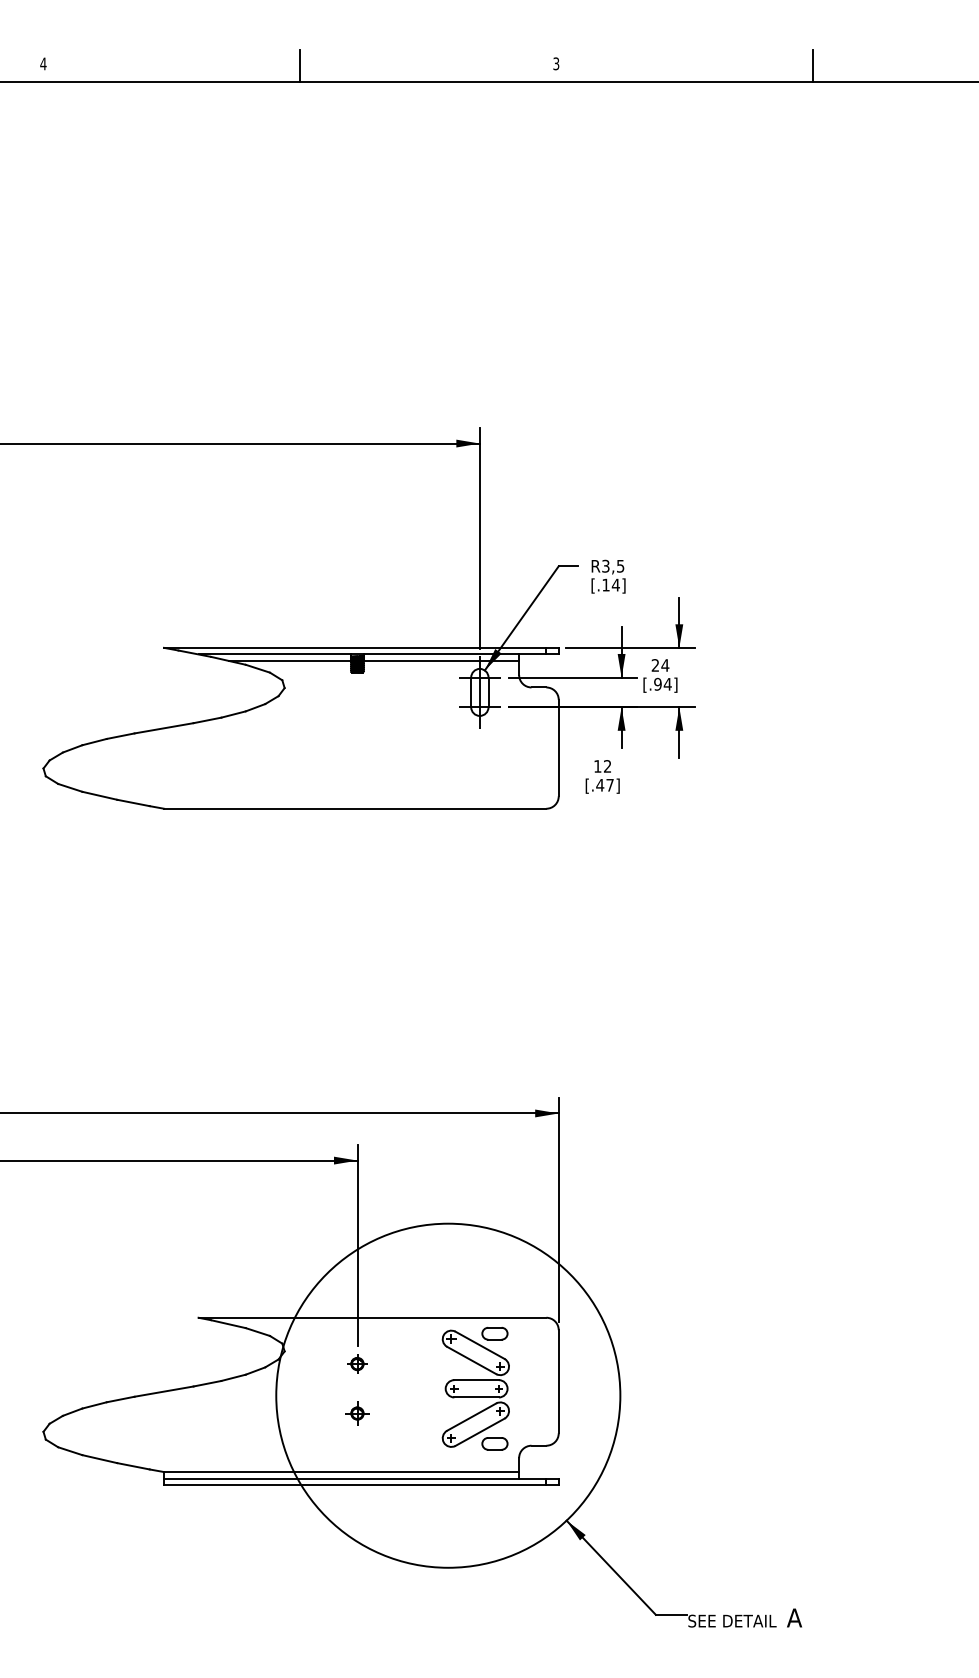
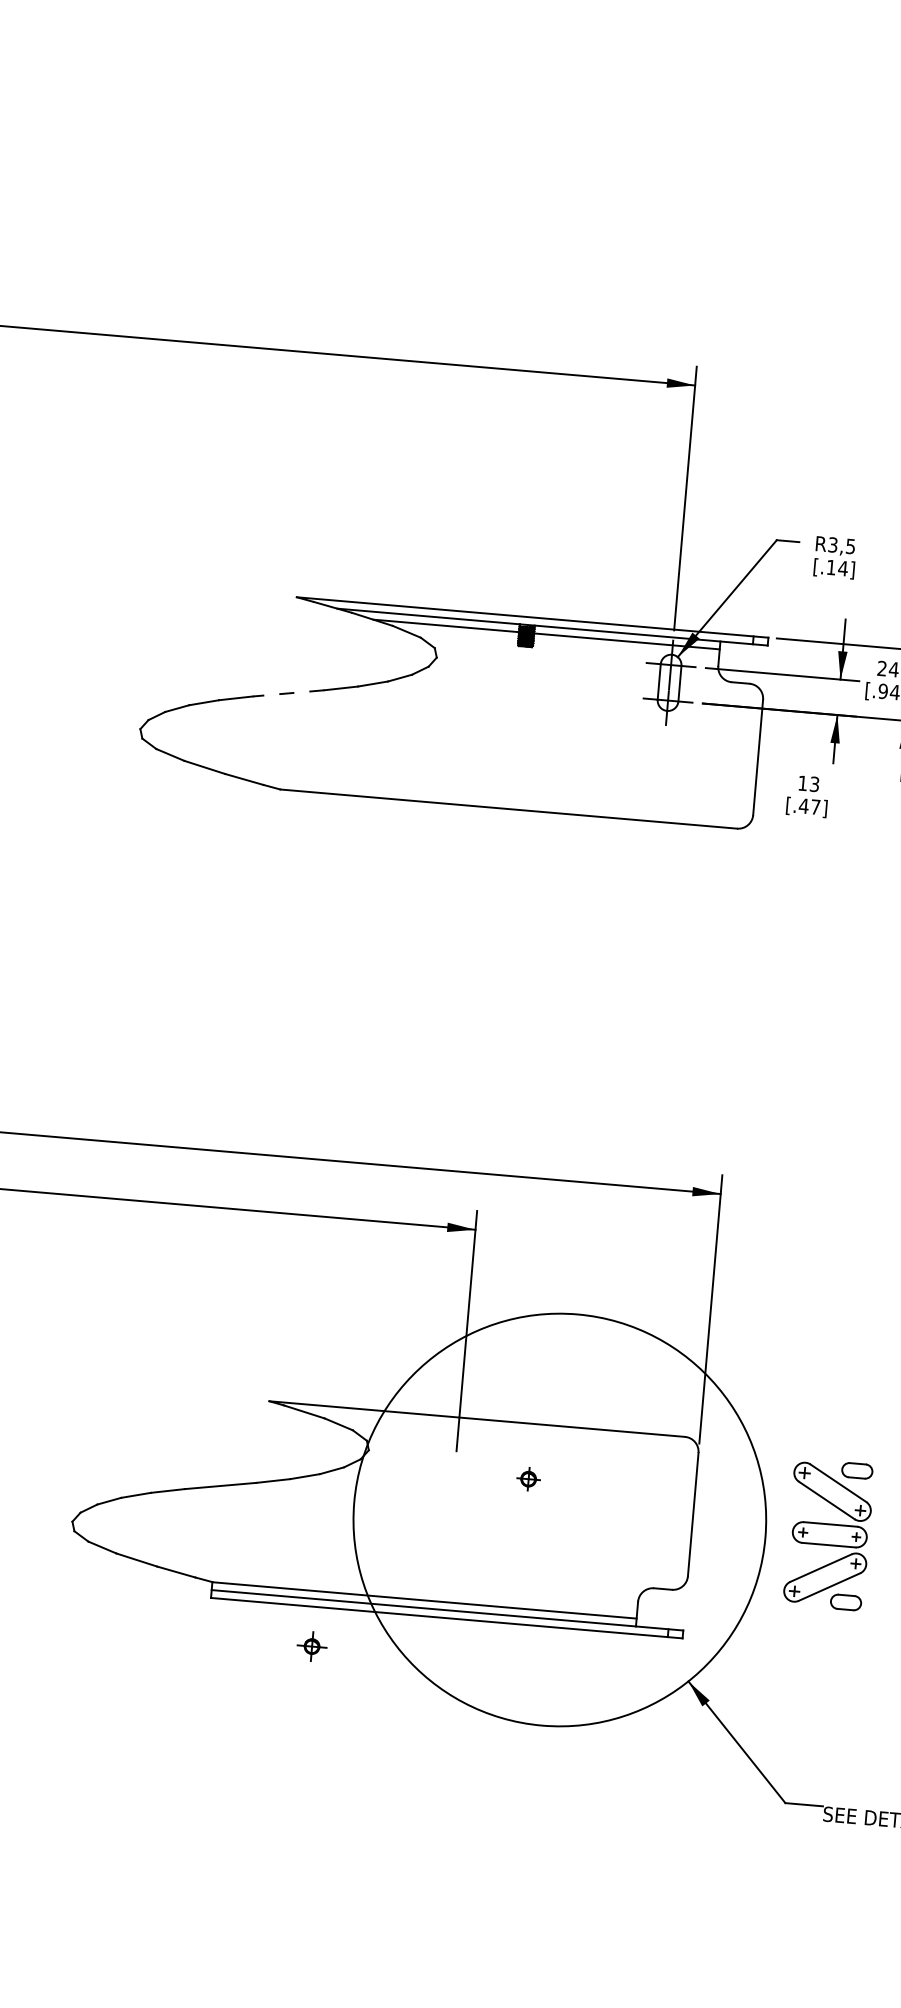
line: (164, 728) -> (289, 693), solid -> dashed
text: (607, 766) -> (814, 784), 12 -> 13
part: (357, 1363) -> (528, 1478), moved
part: (475, 1388) -> (828, 1534), moved
part: (357, 1413) -> (312, 1646), moved

